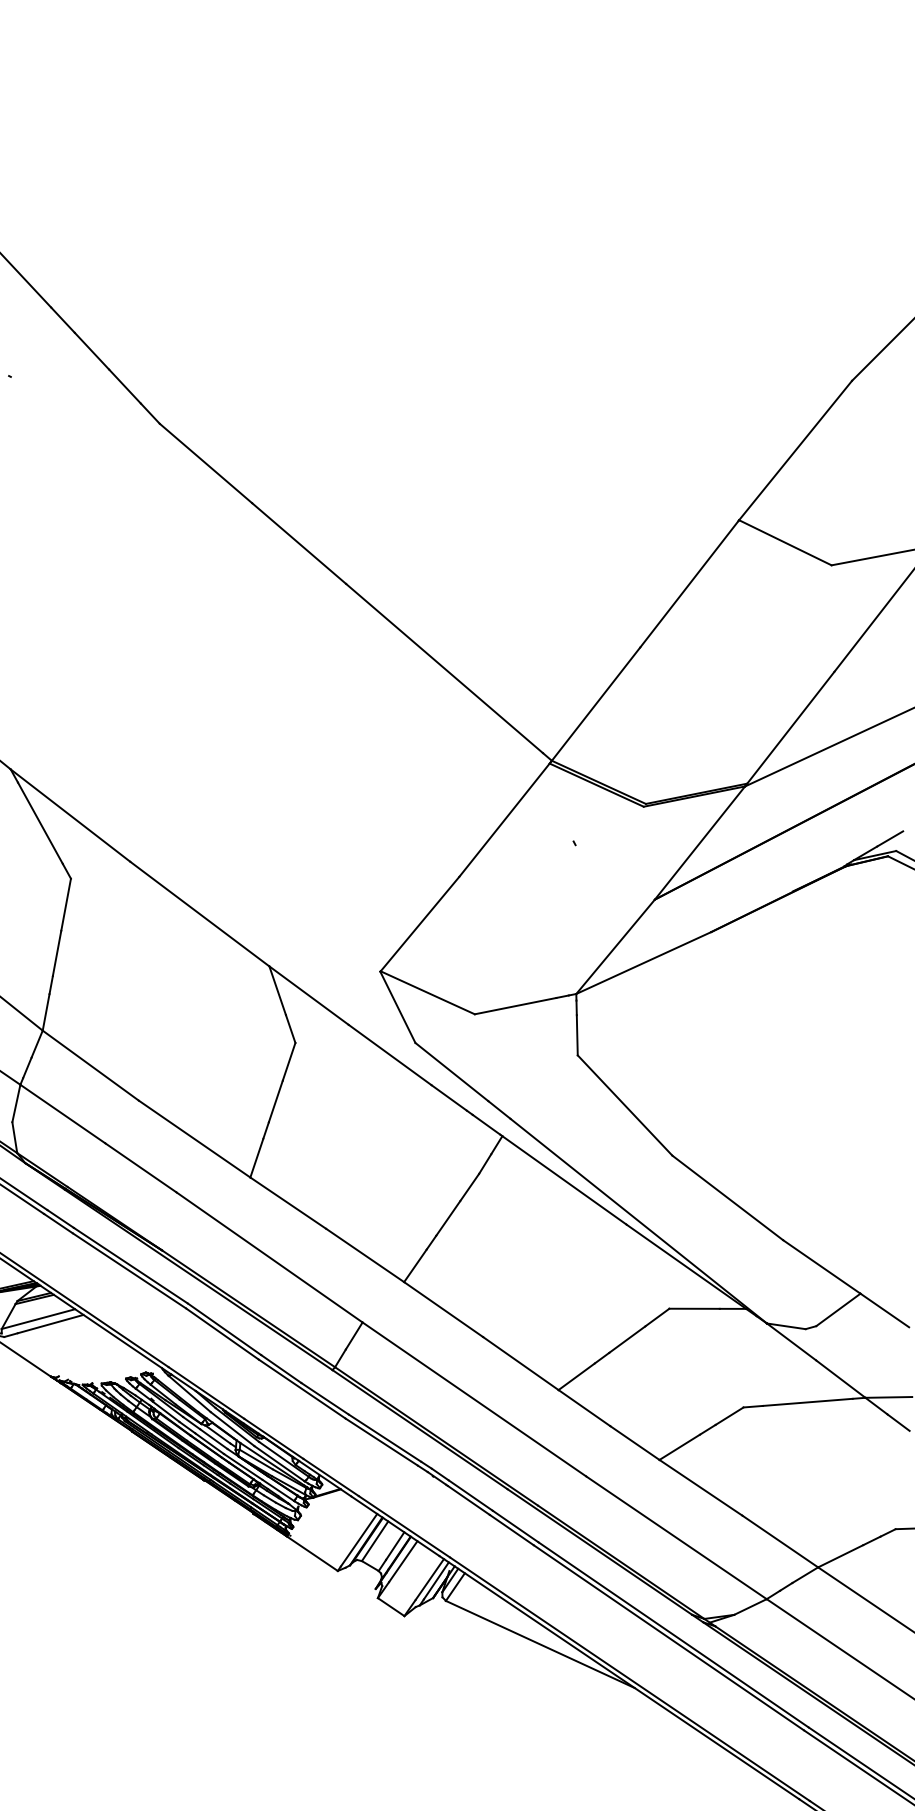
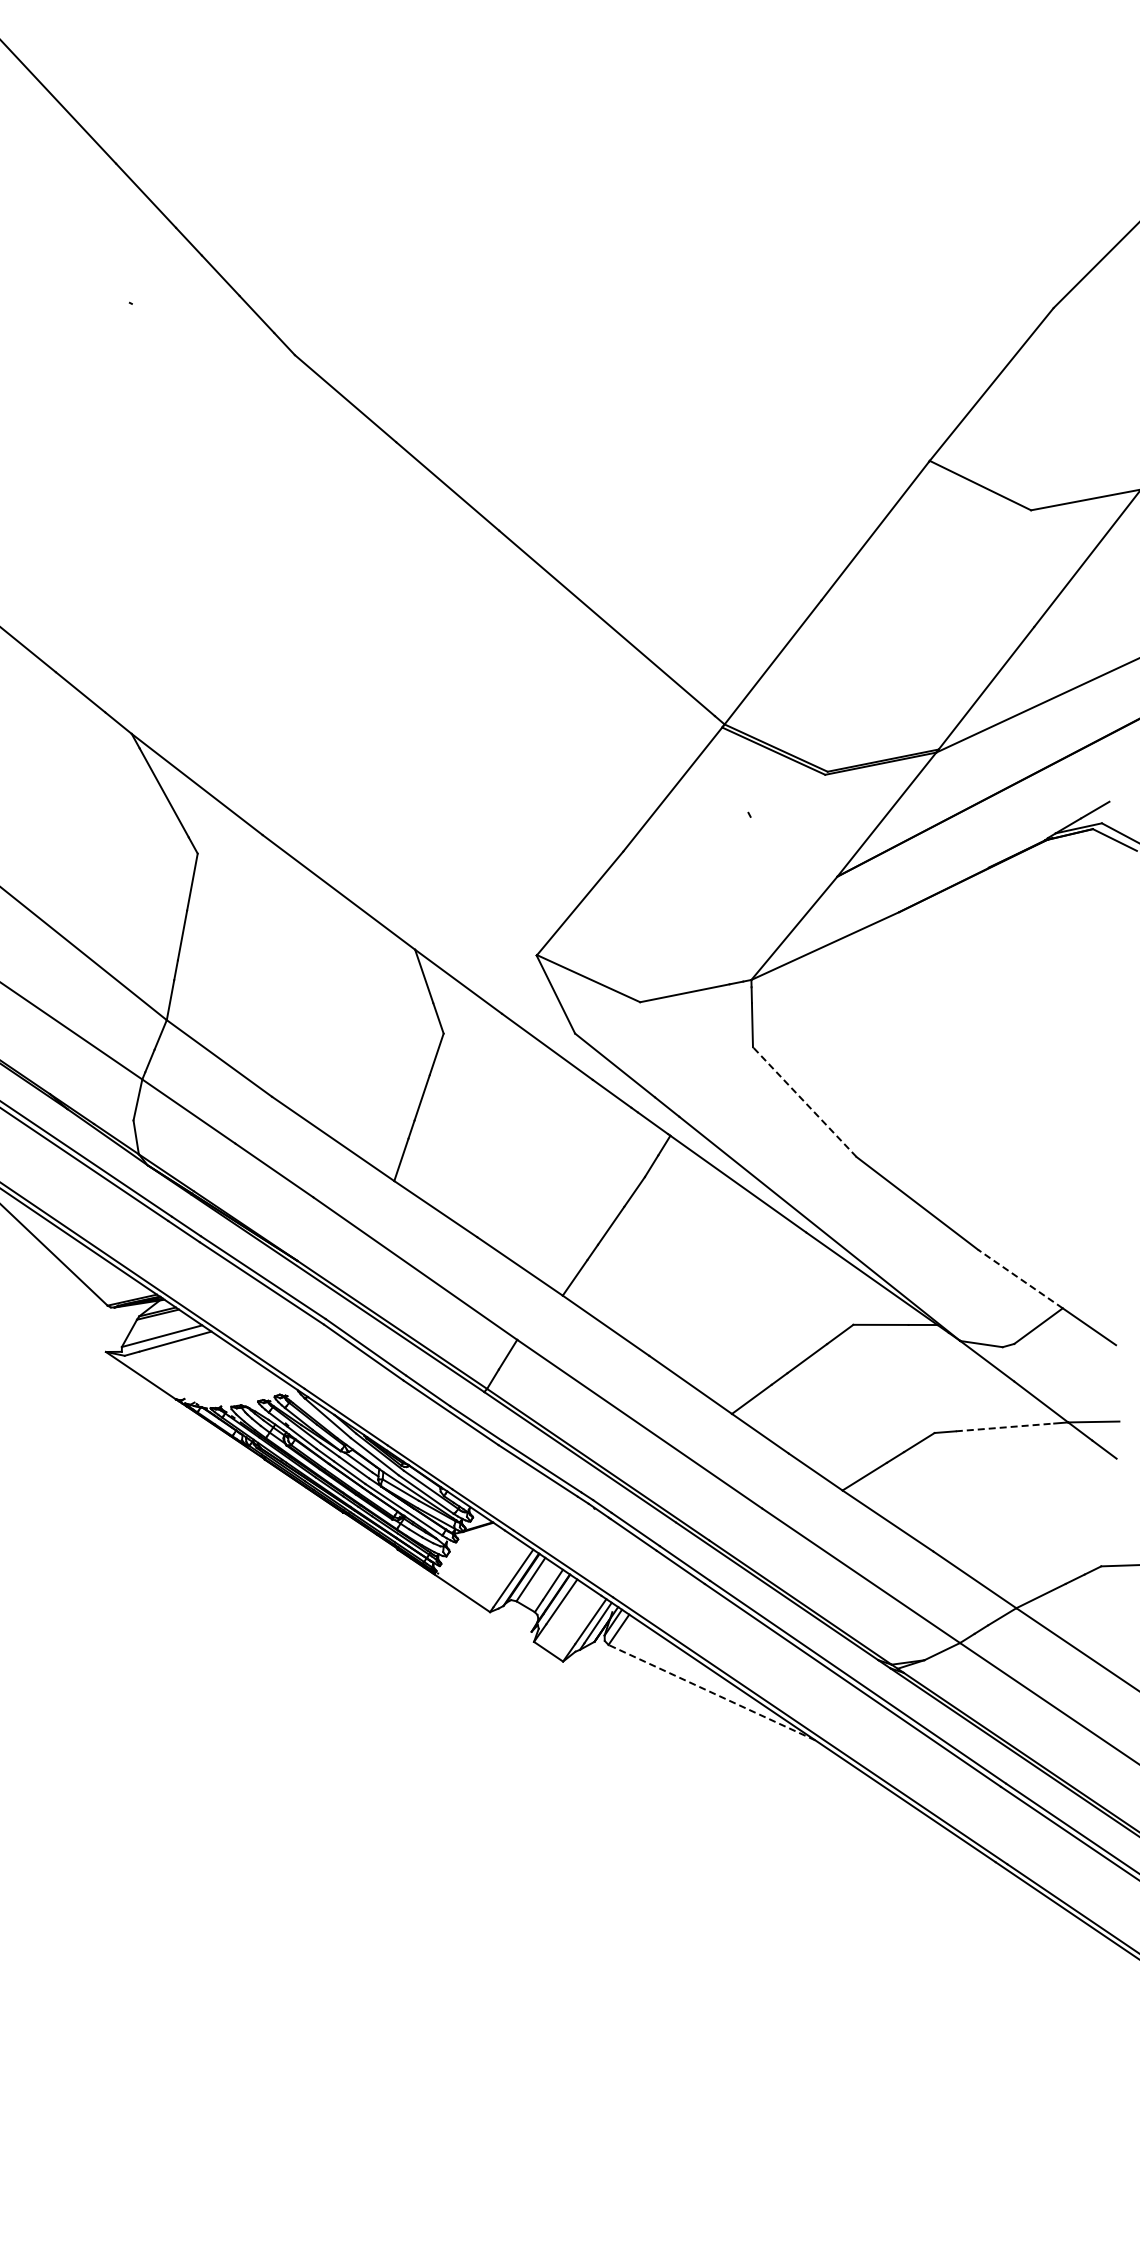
line: (624, 1105) -> (804, 1102), solid -> dashed
line: (821, 1267) -> (1020, 1279), solid -> dashed
line: (808, 1402) -> (1005, 1427), solid -> dashed
line: (540, 1644) -> (712, 1692), solid -> dashed

